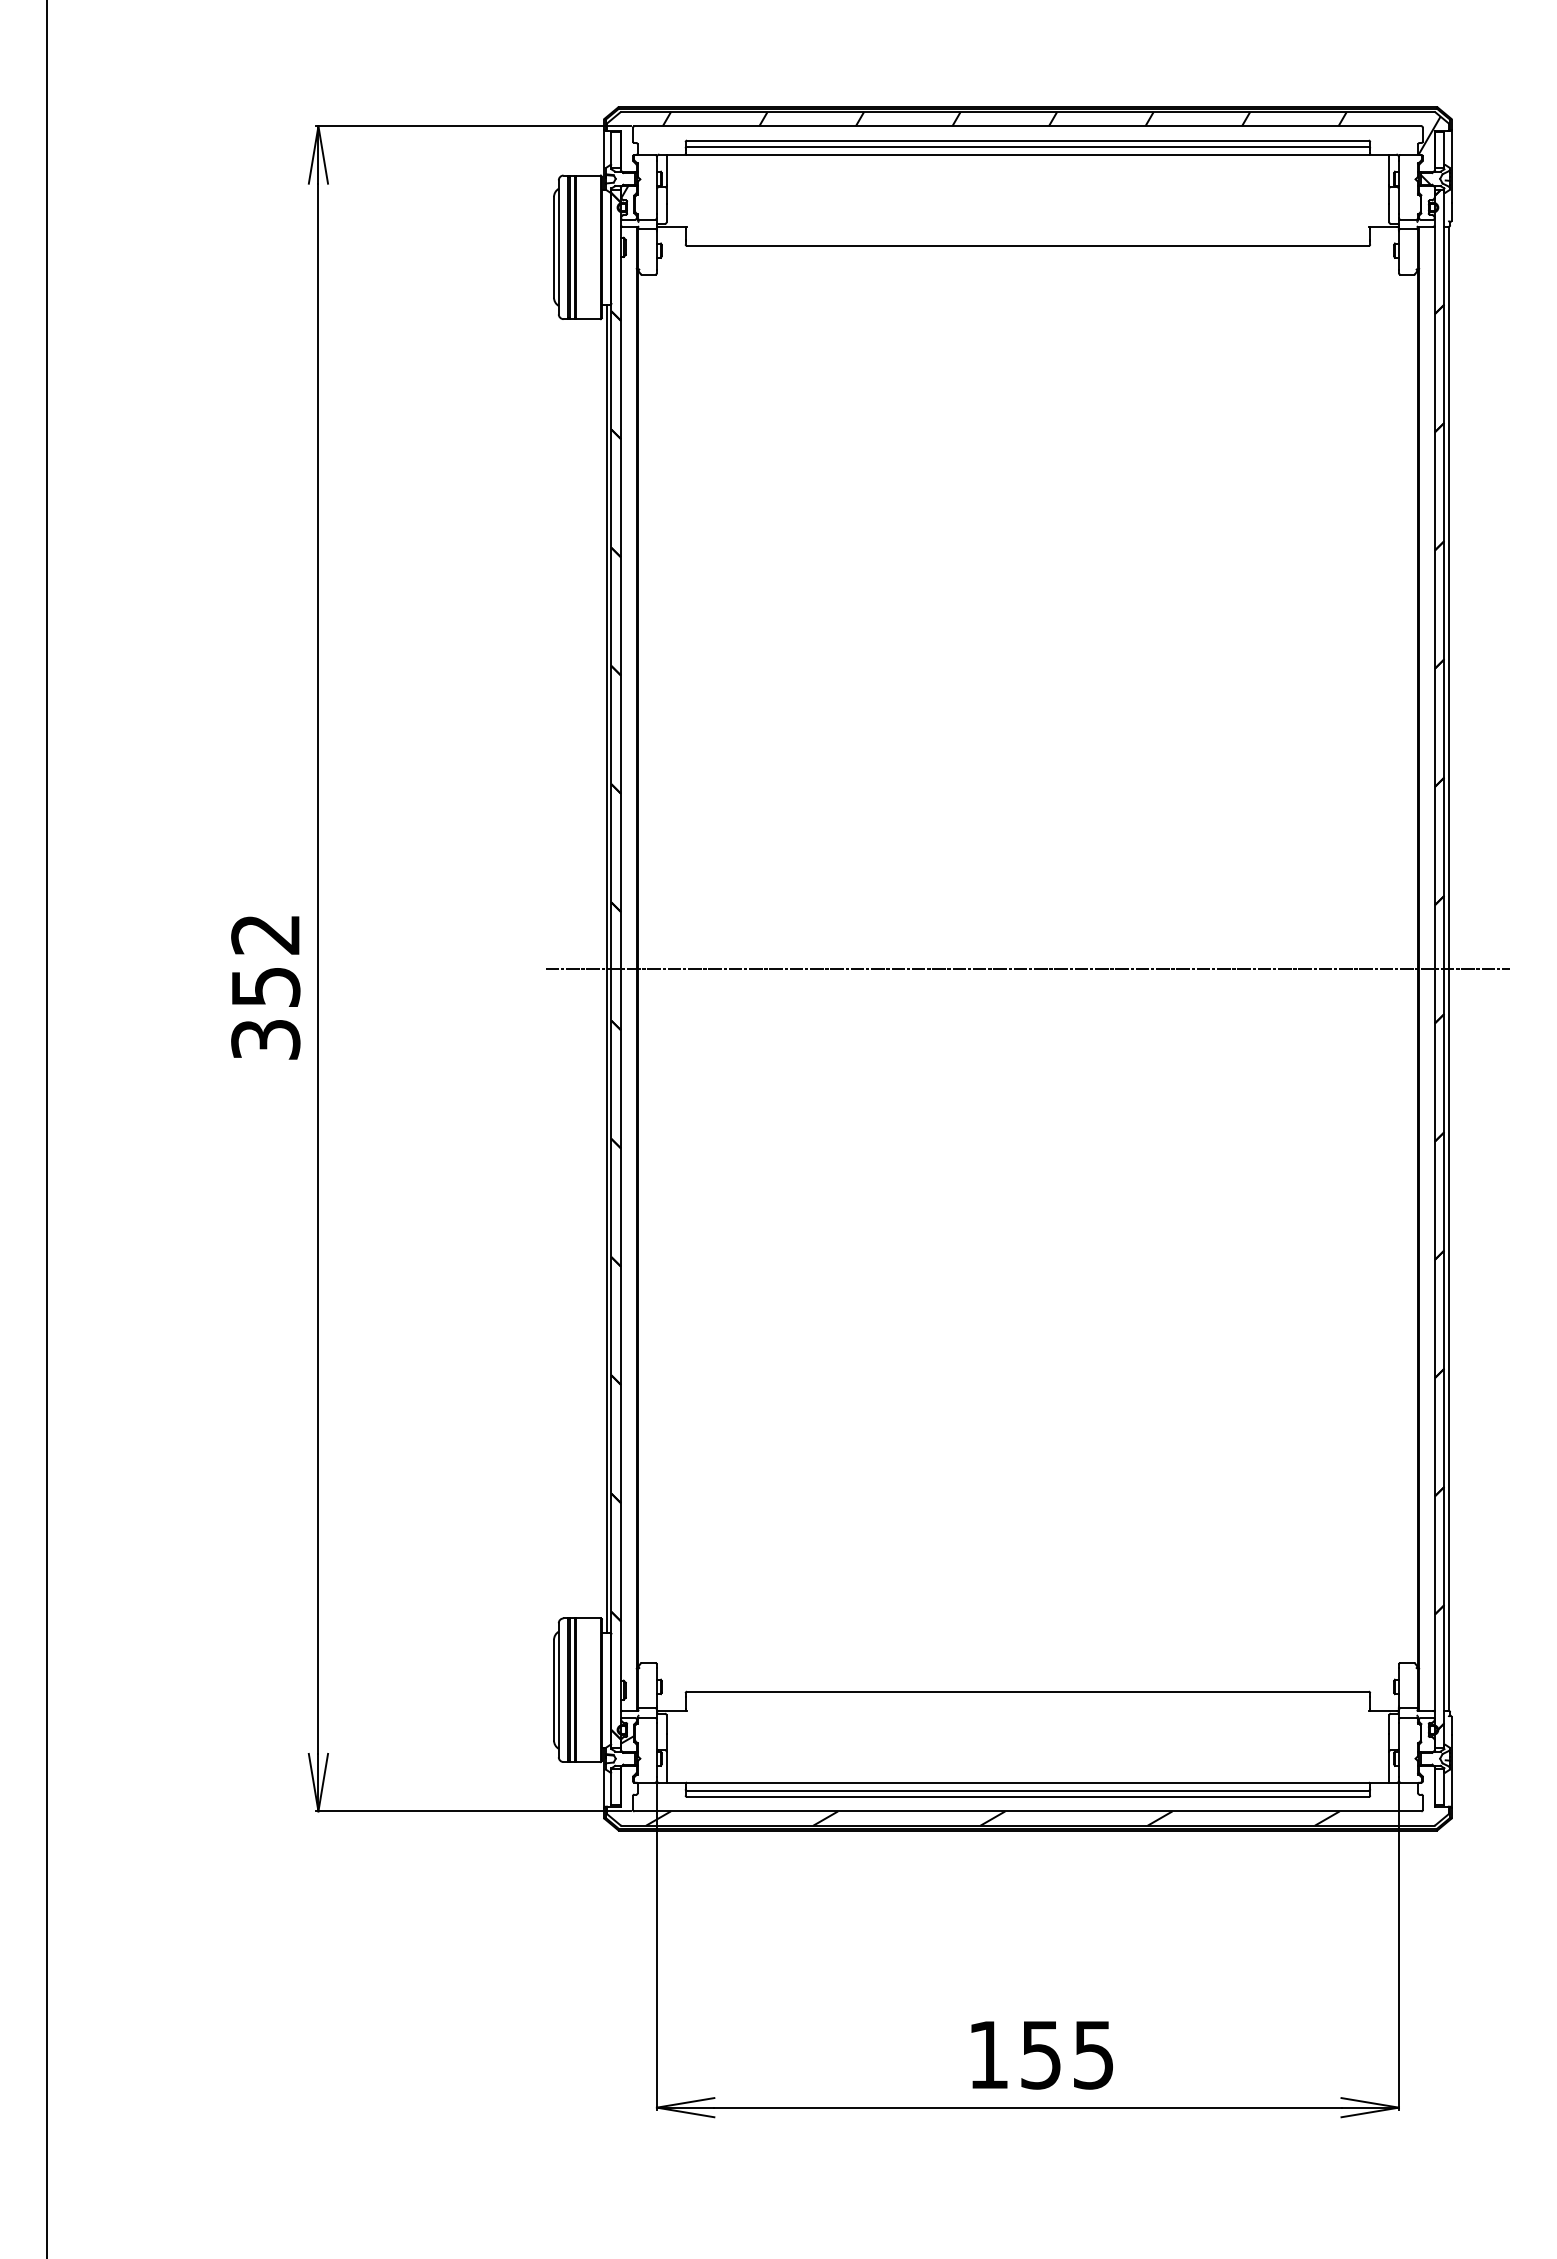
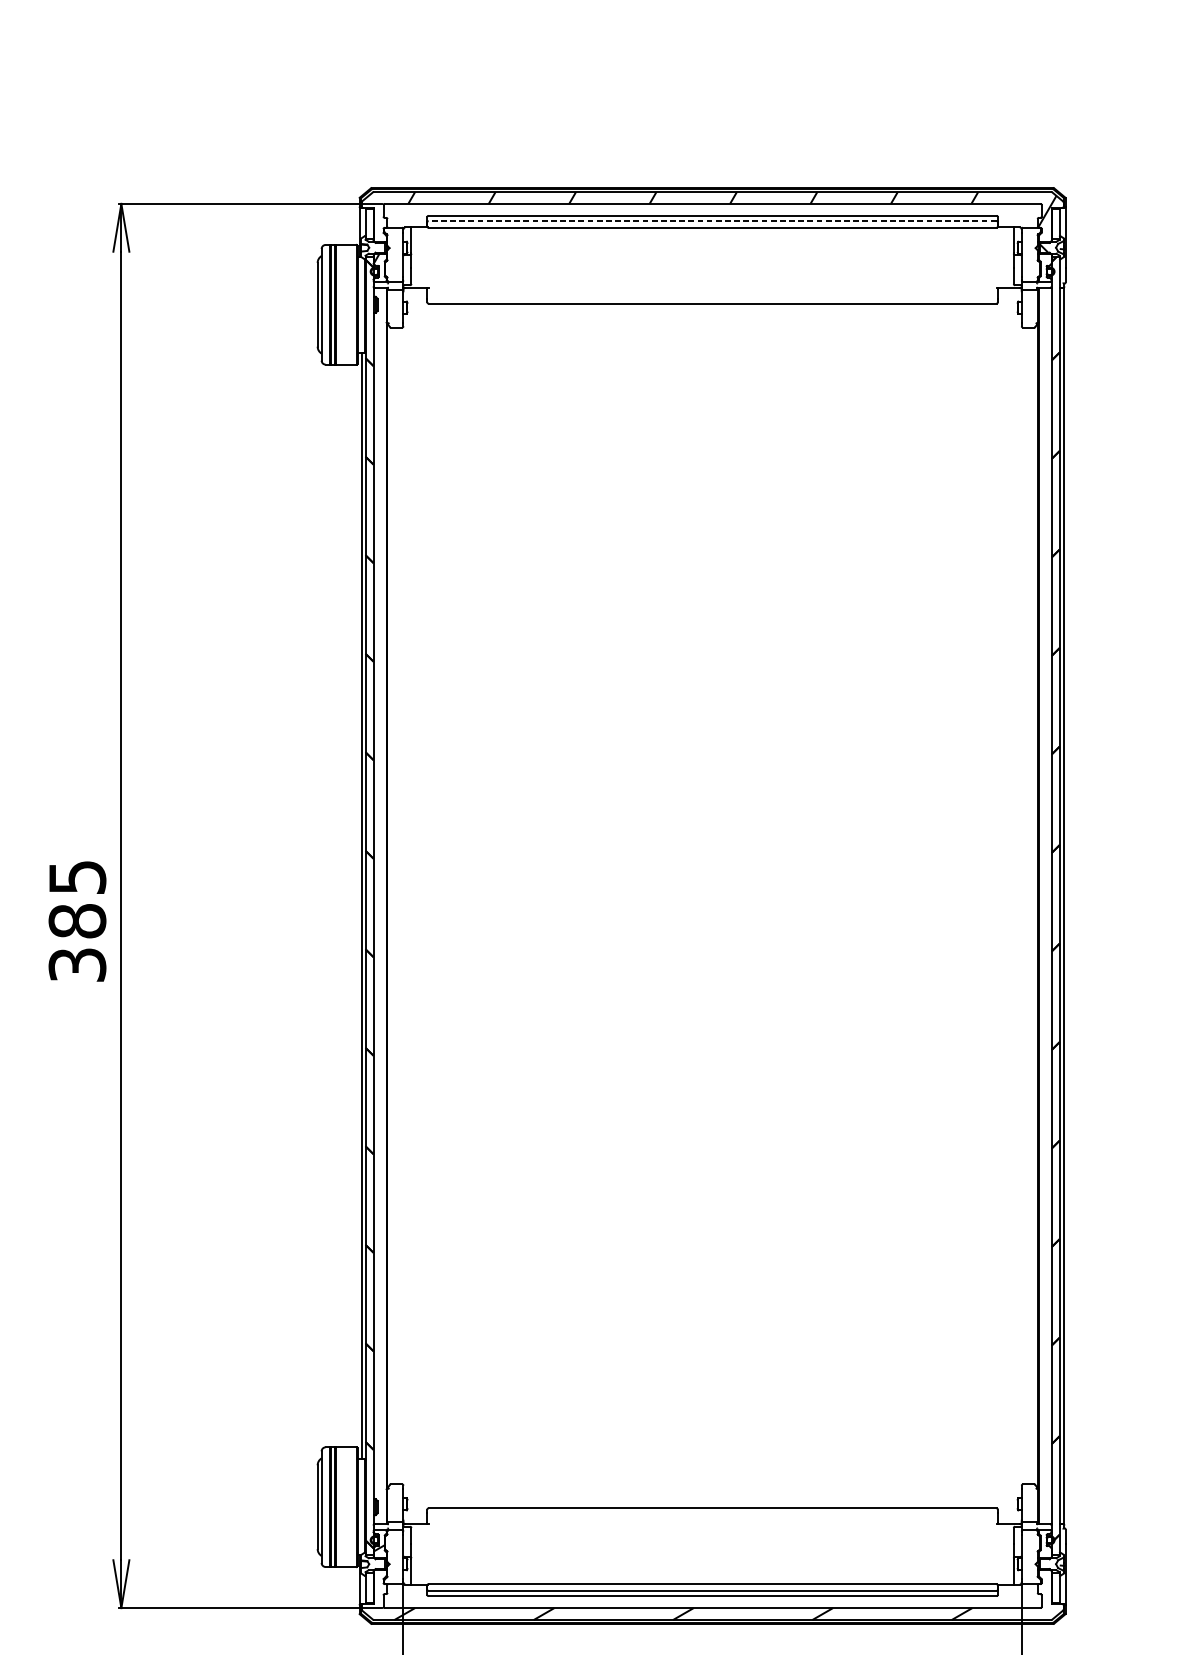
line: (1027, 146) -> (712, 220), solid -> dashed
text: (265, 961) -> (77, 899), 352 -> 385
line: (1027, 968) -> (712, 905), removed

